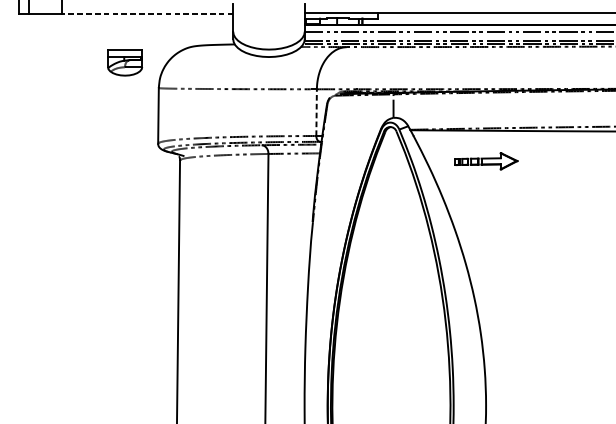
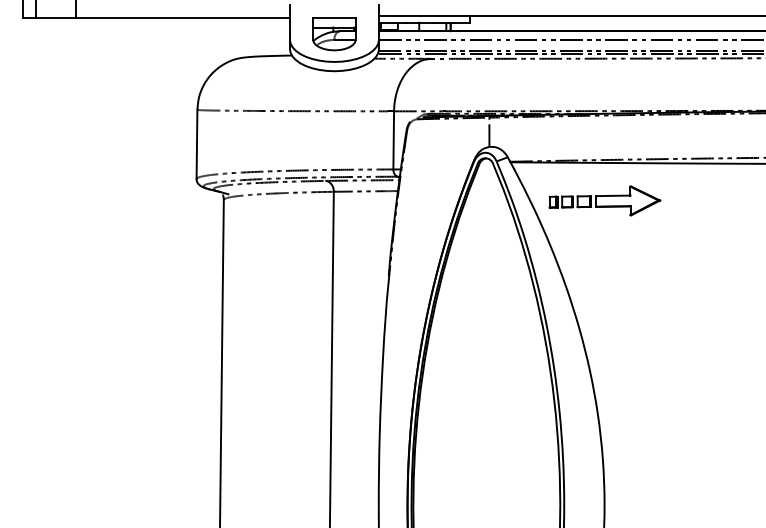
line: (147, 14) -> (183, 18), dashed -> solid
part: (125, 62) -> (334, 34), moved
line: (316, 111) -> (393, 139), dashed -> solid
part: (486, 160) -> (604, 200), size x1.43

